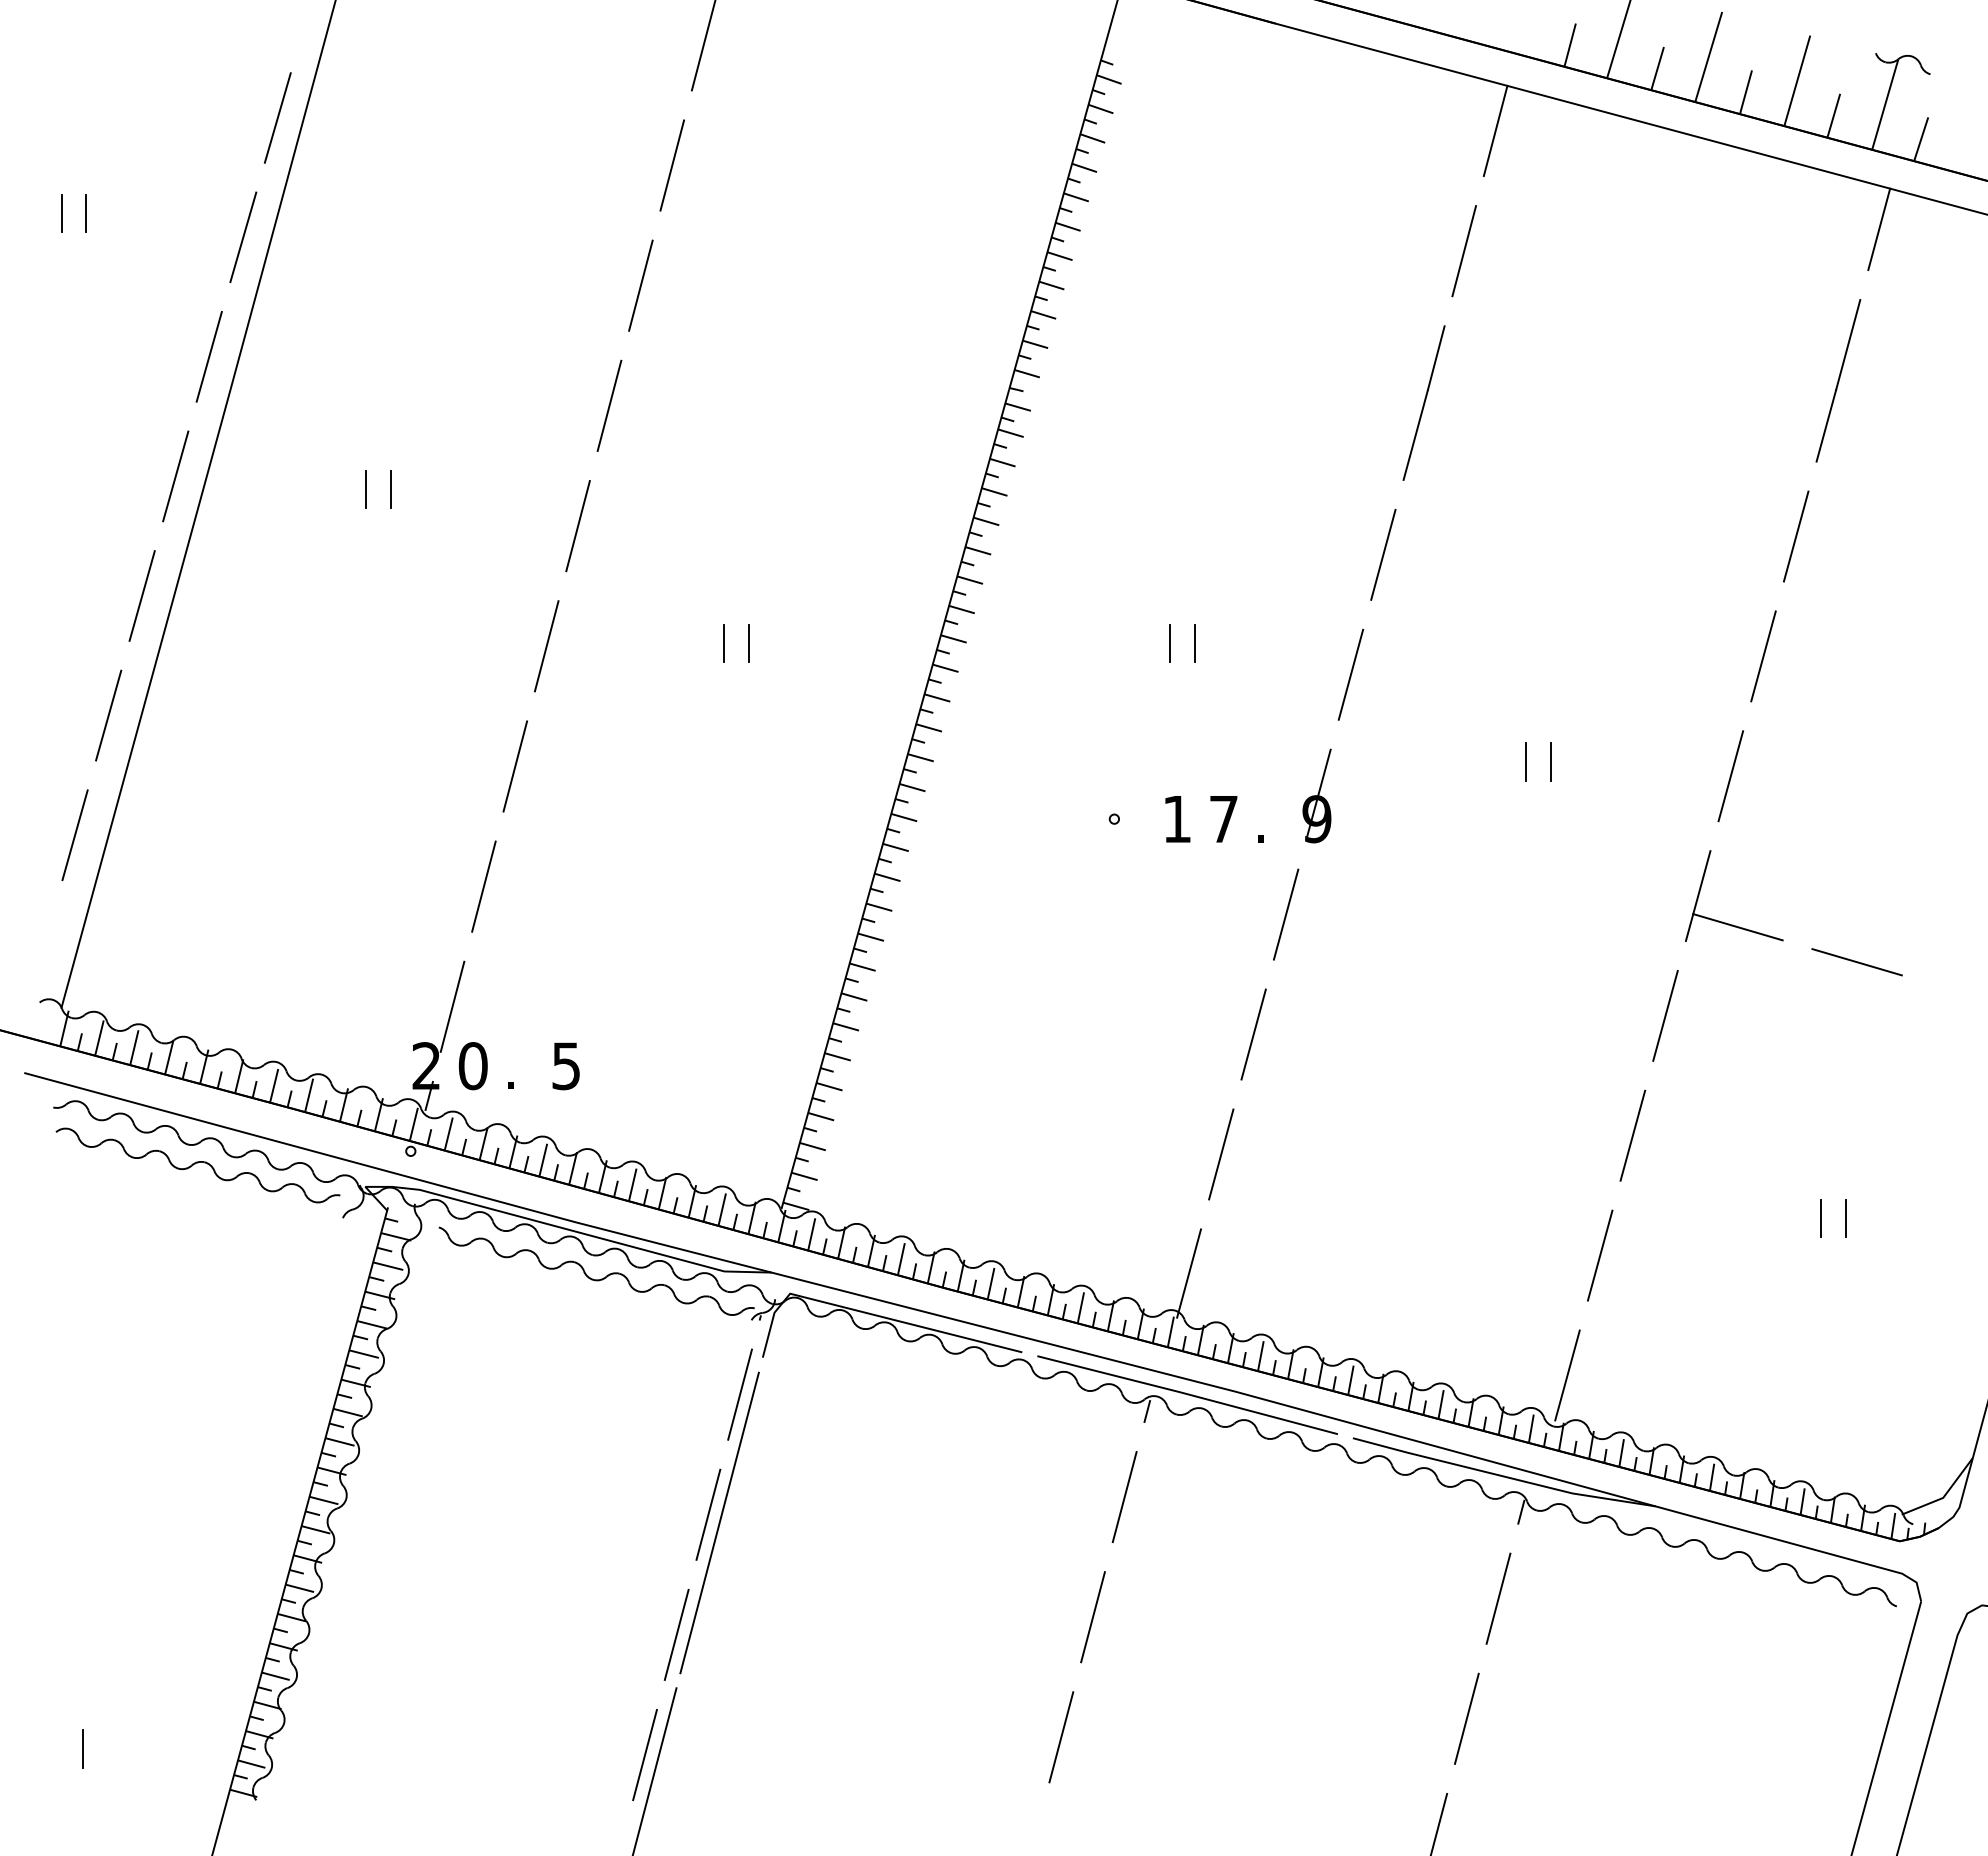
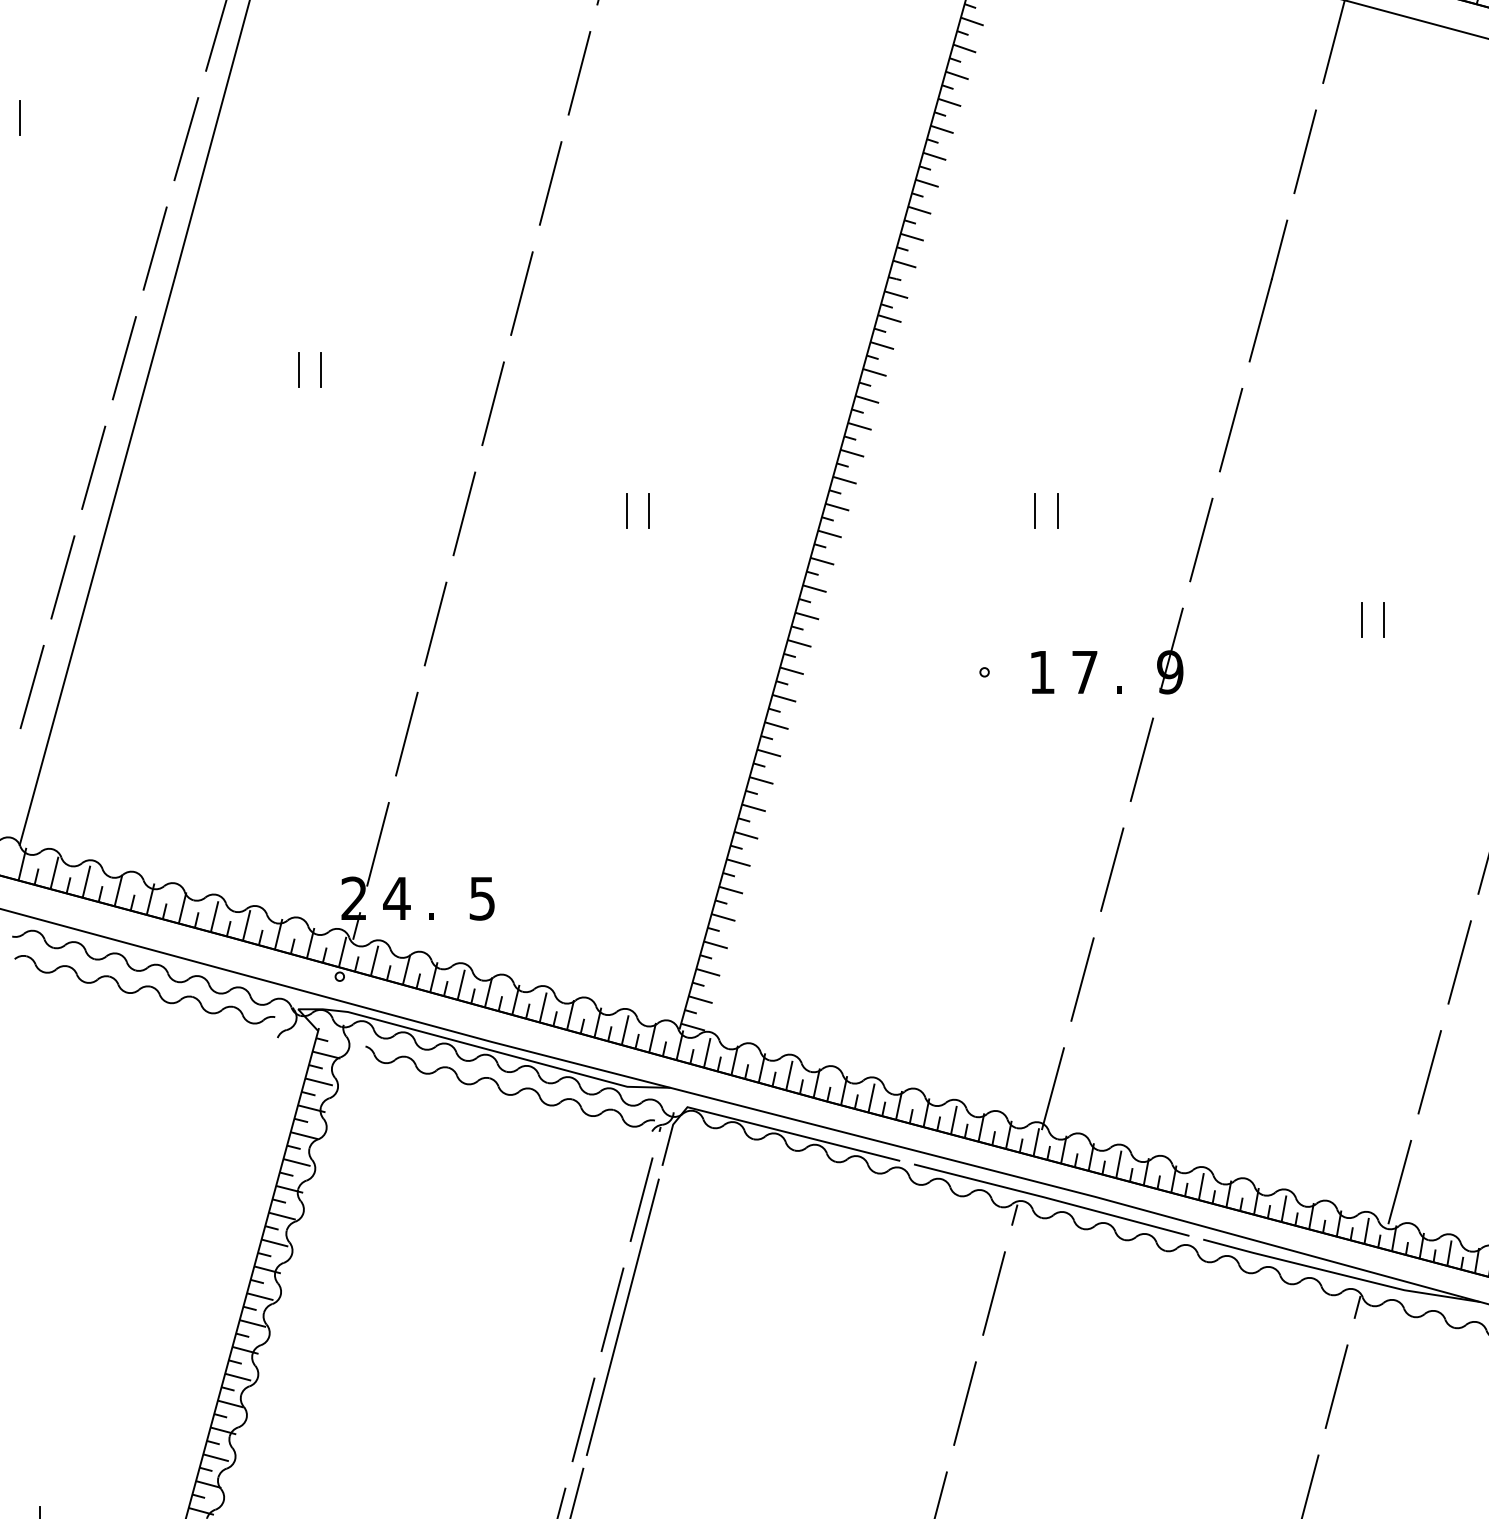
line: (86, 213) -> (42, 117), removed
text: (472, 1066) -> (396, 898), 0 -> 4

